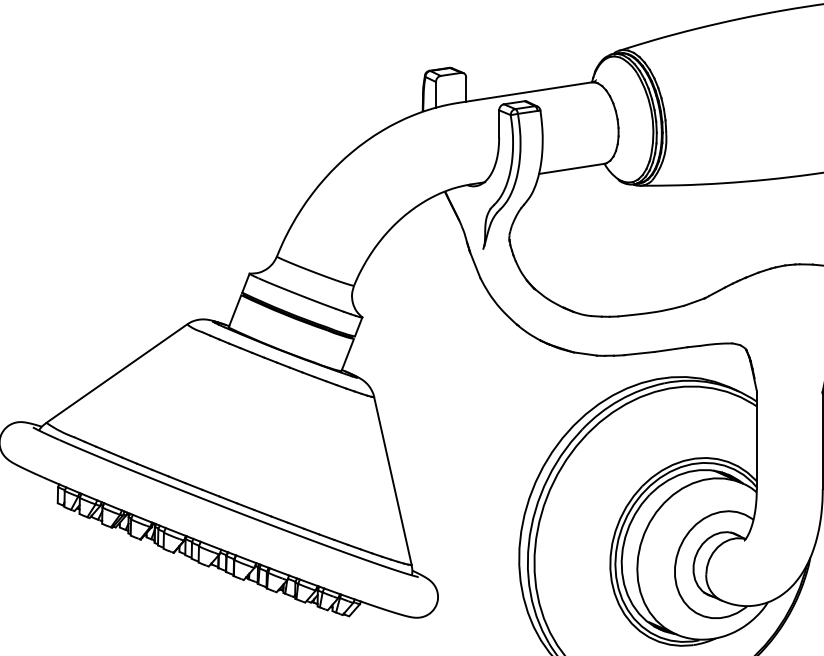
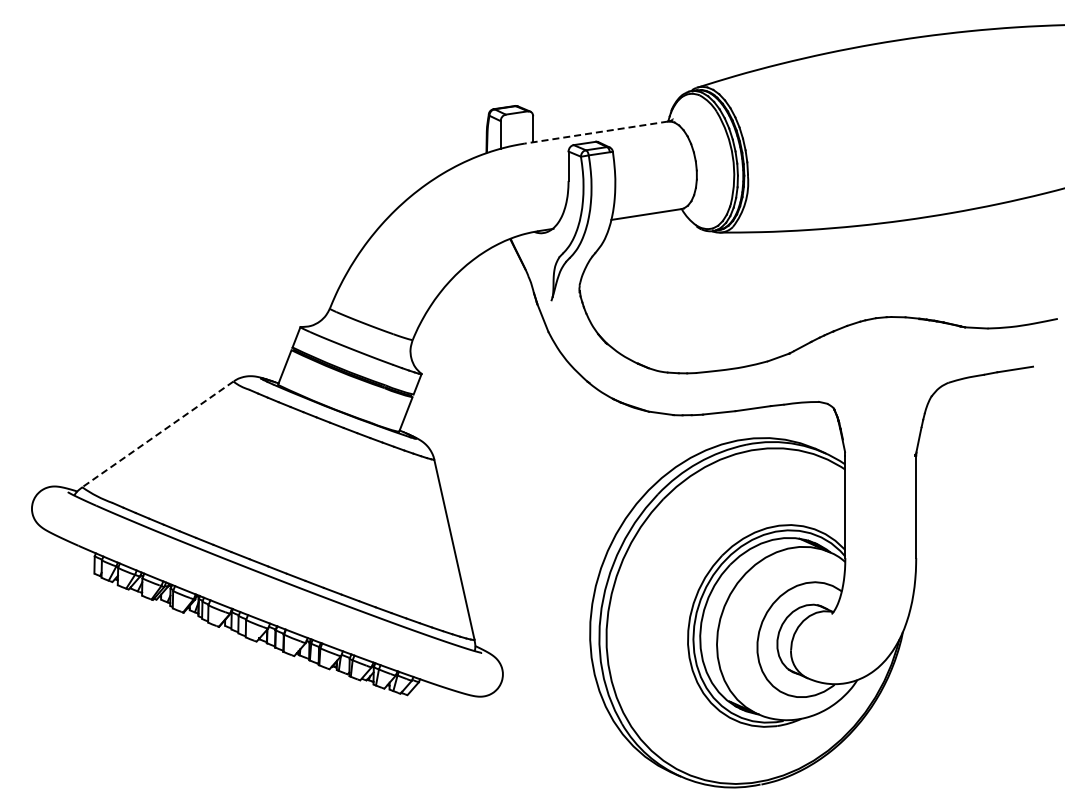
line: (524, 92) -> (595, 132), solid -> dashed
line: (116, 373) -> (157, 434), solid -> dashed

